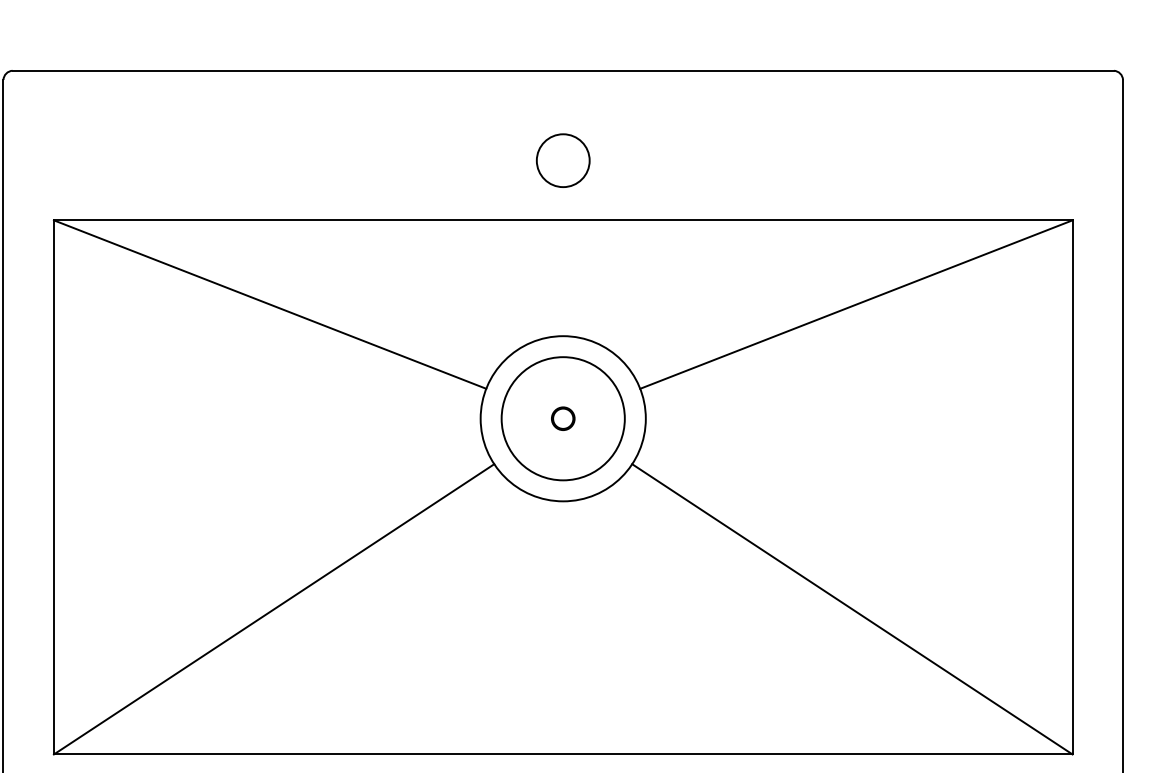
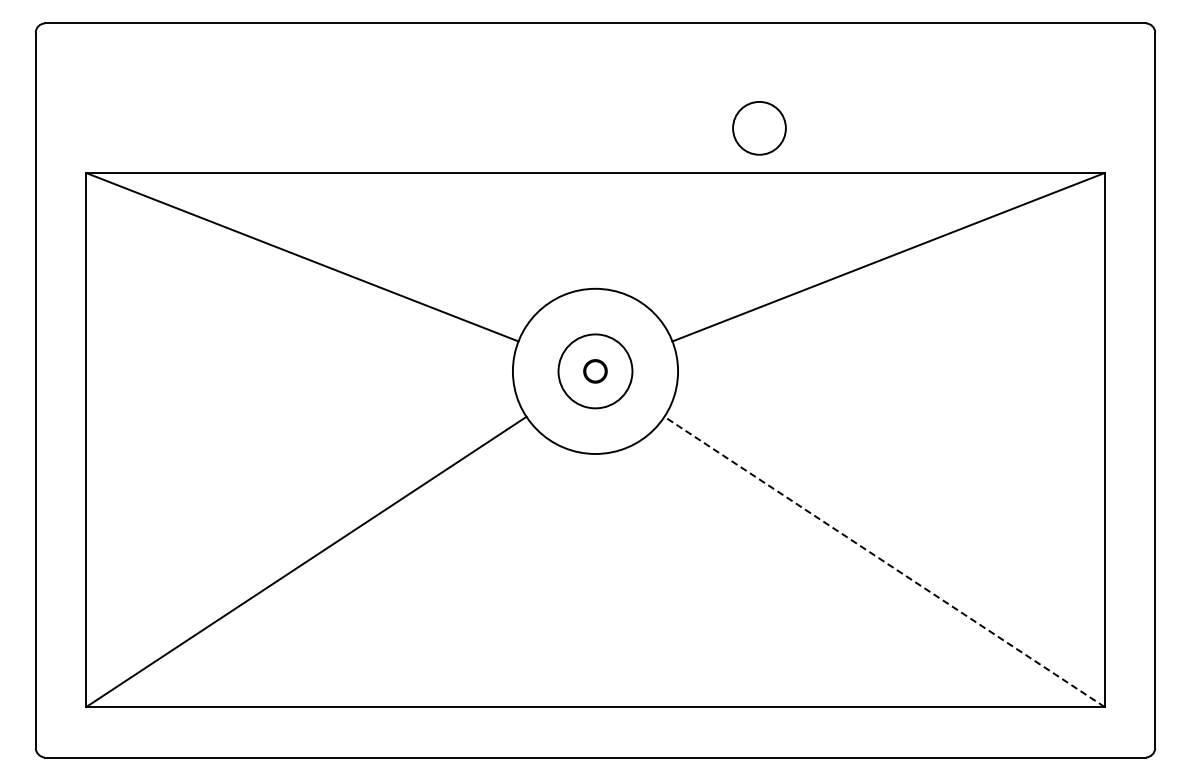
circle: (563, 160) -> (759, 128), moved
circle: (563, 417) -> (595, 370), size x0.6
line: (852, 608) -> (884, 561), solid -> dashed

